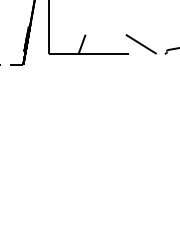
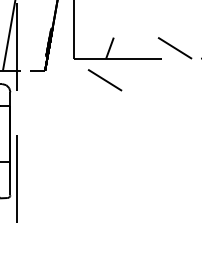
line: (77, 73) -> (104, 80), added

